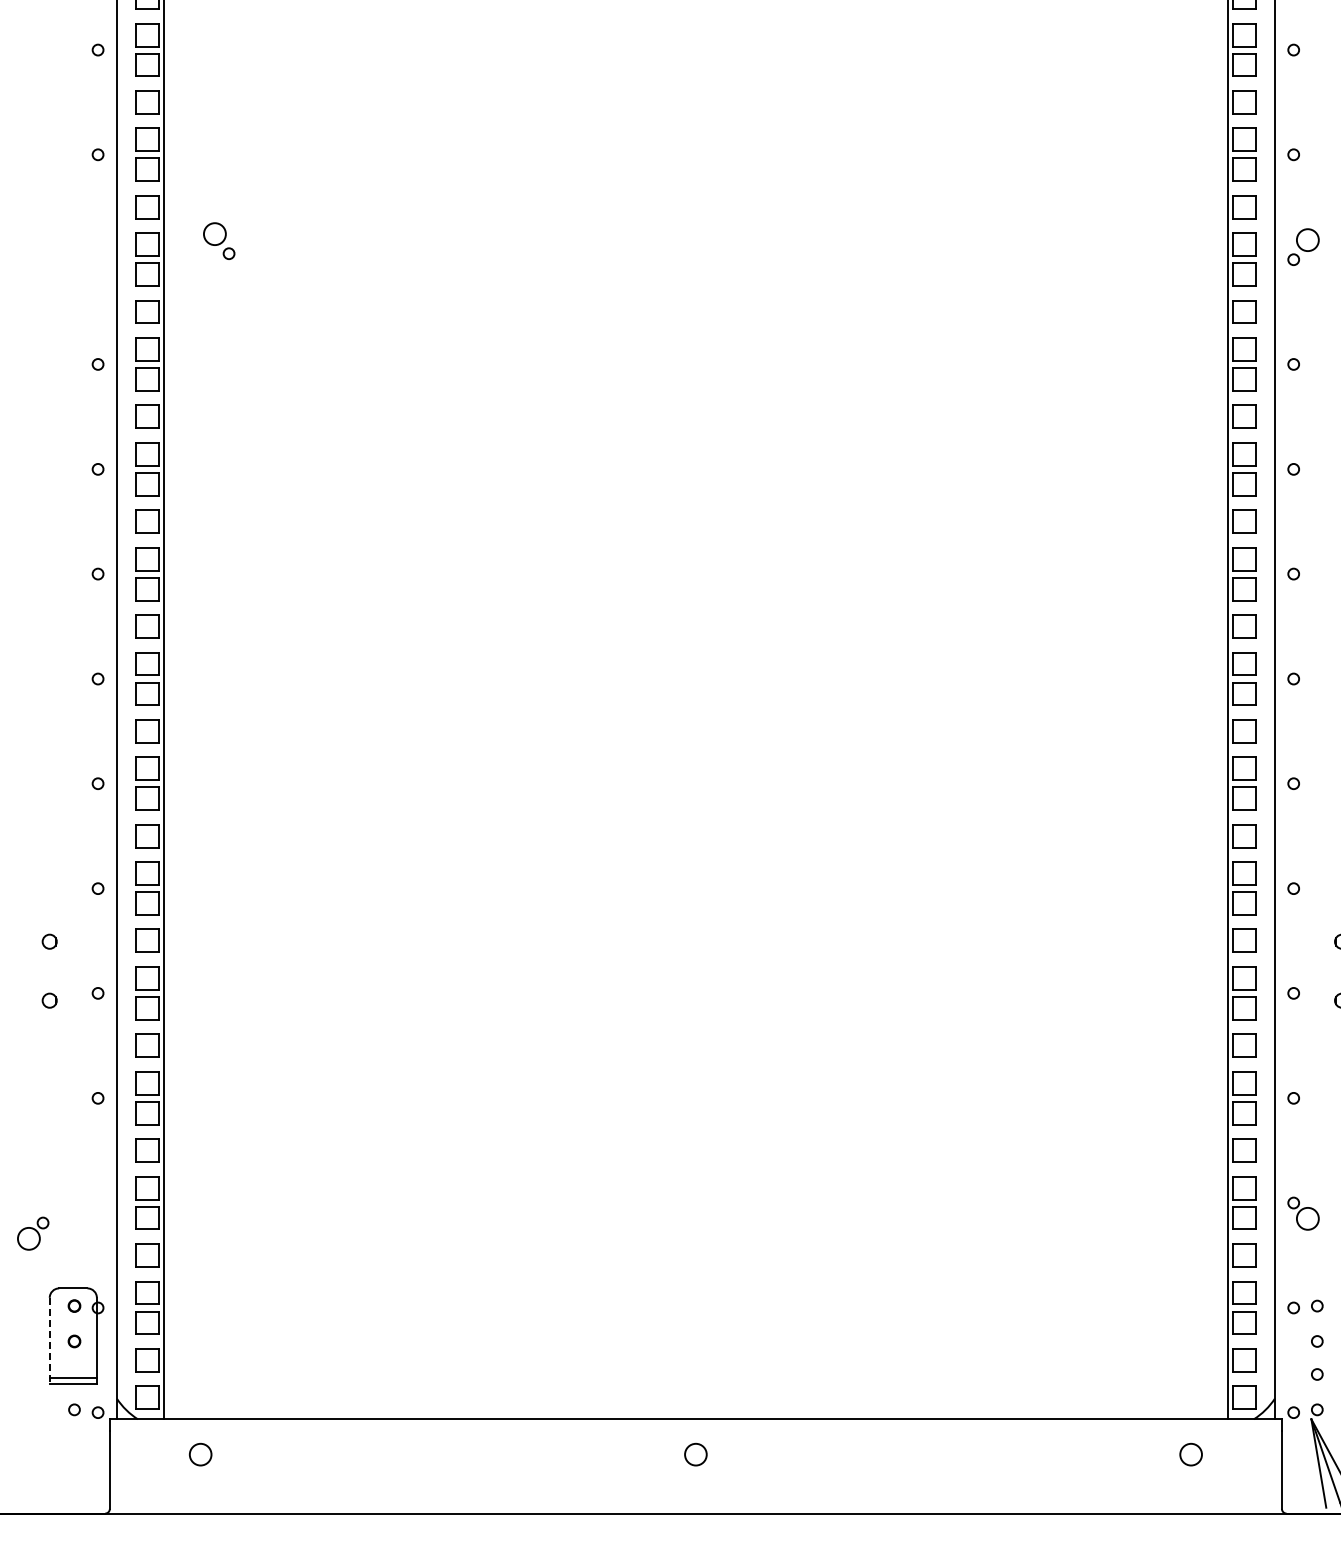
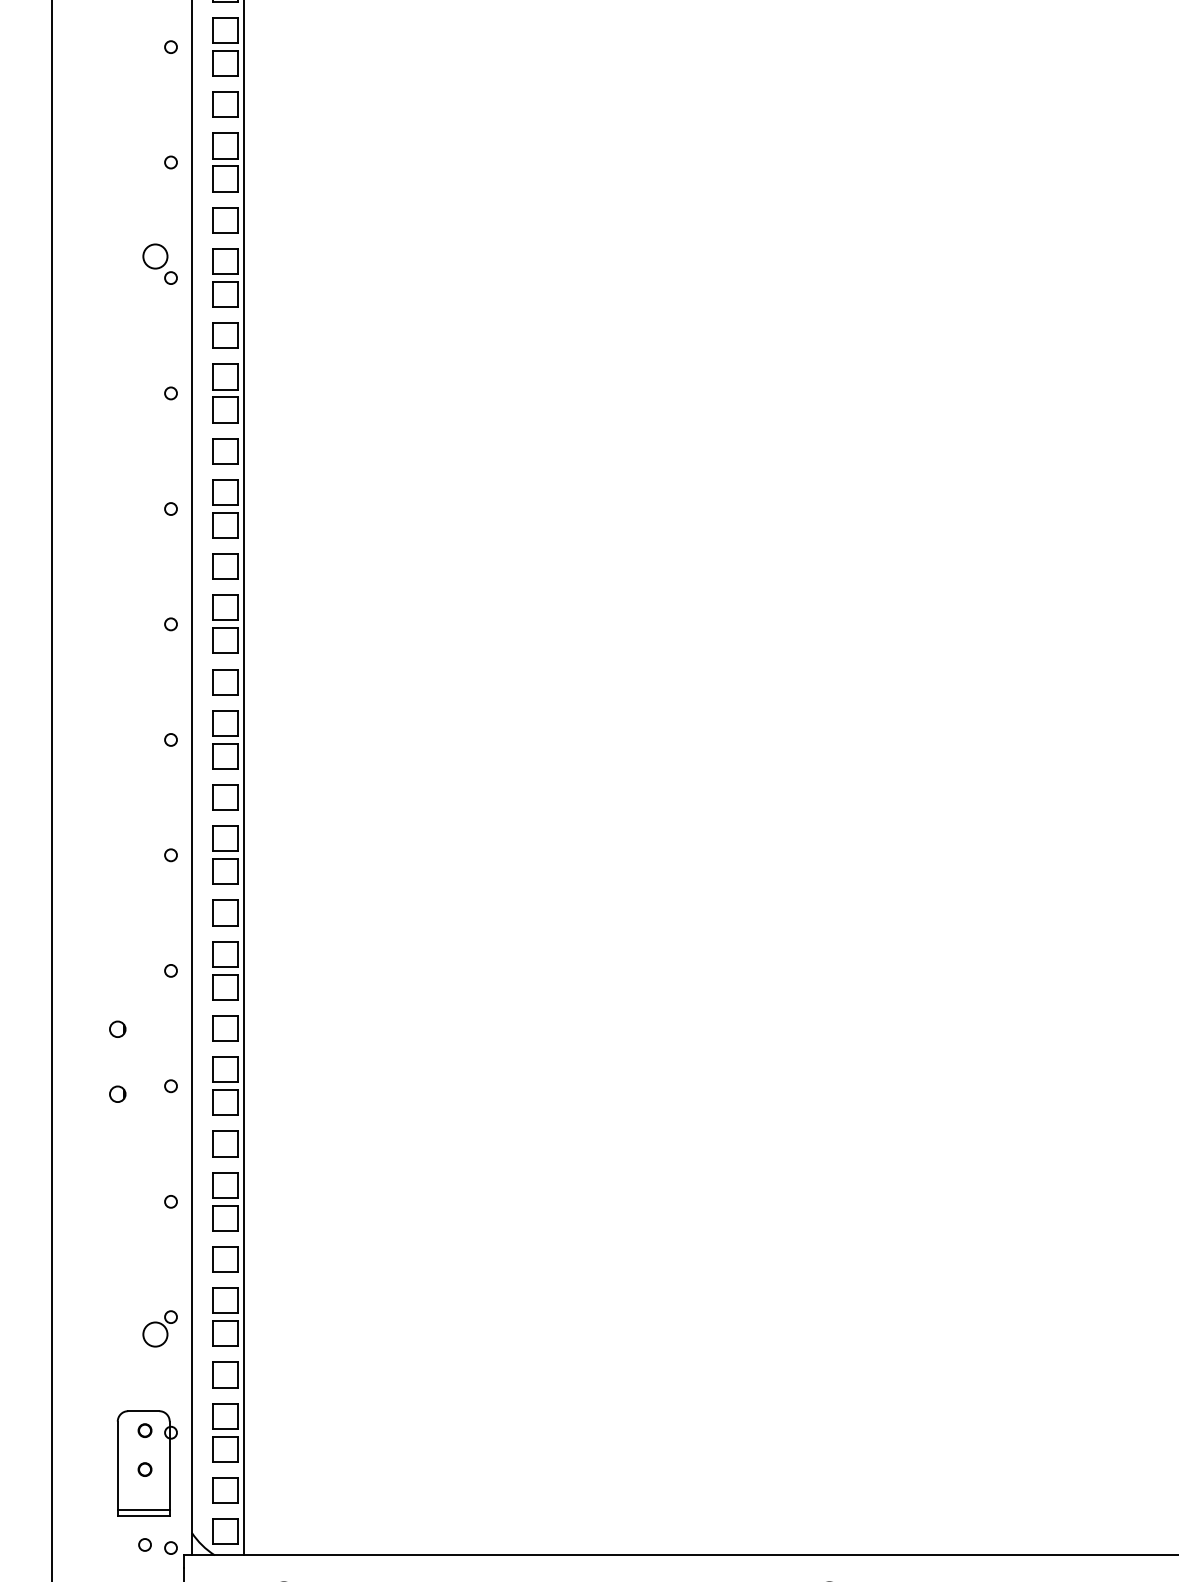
part: (219, 240) -> (160, 263), moved
part: (33, 1233) -> (160, 1328), moved
line: (49, 1341) -> (117, 1469), dashed -> solid

